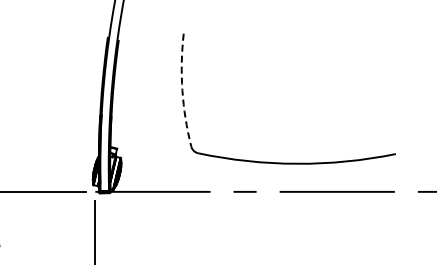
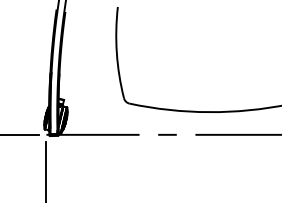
arc: (182, 90) -> (116, 52), dashed -> solid

